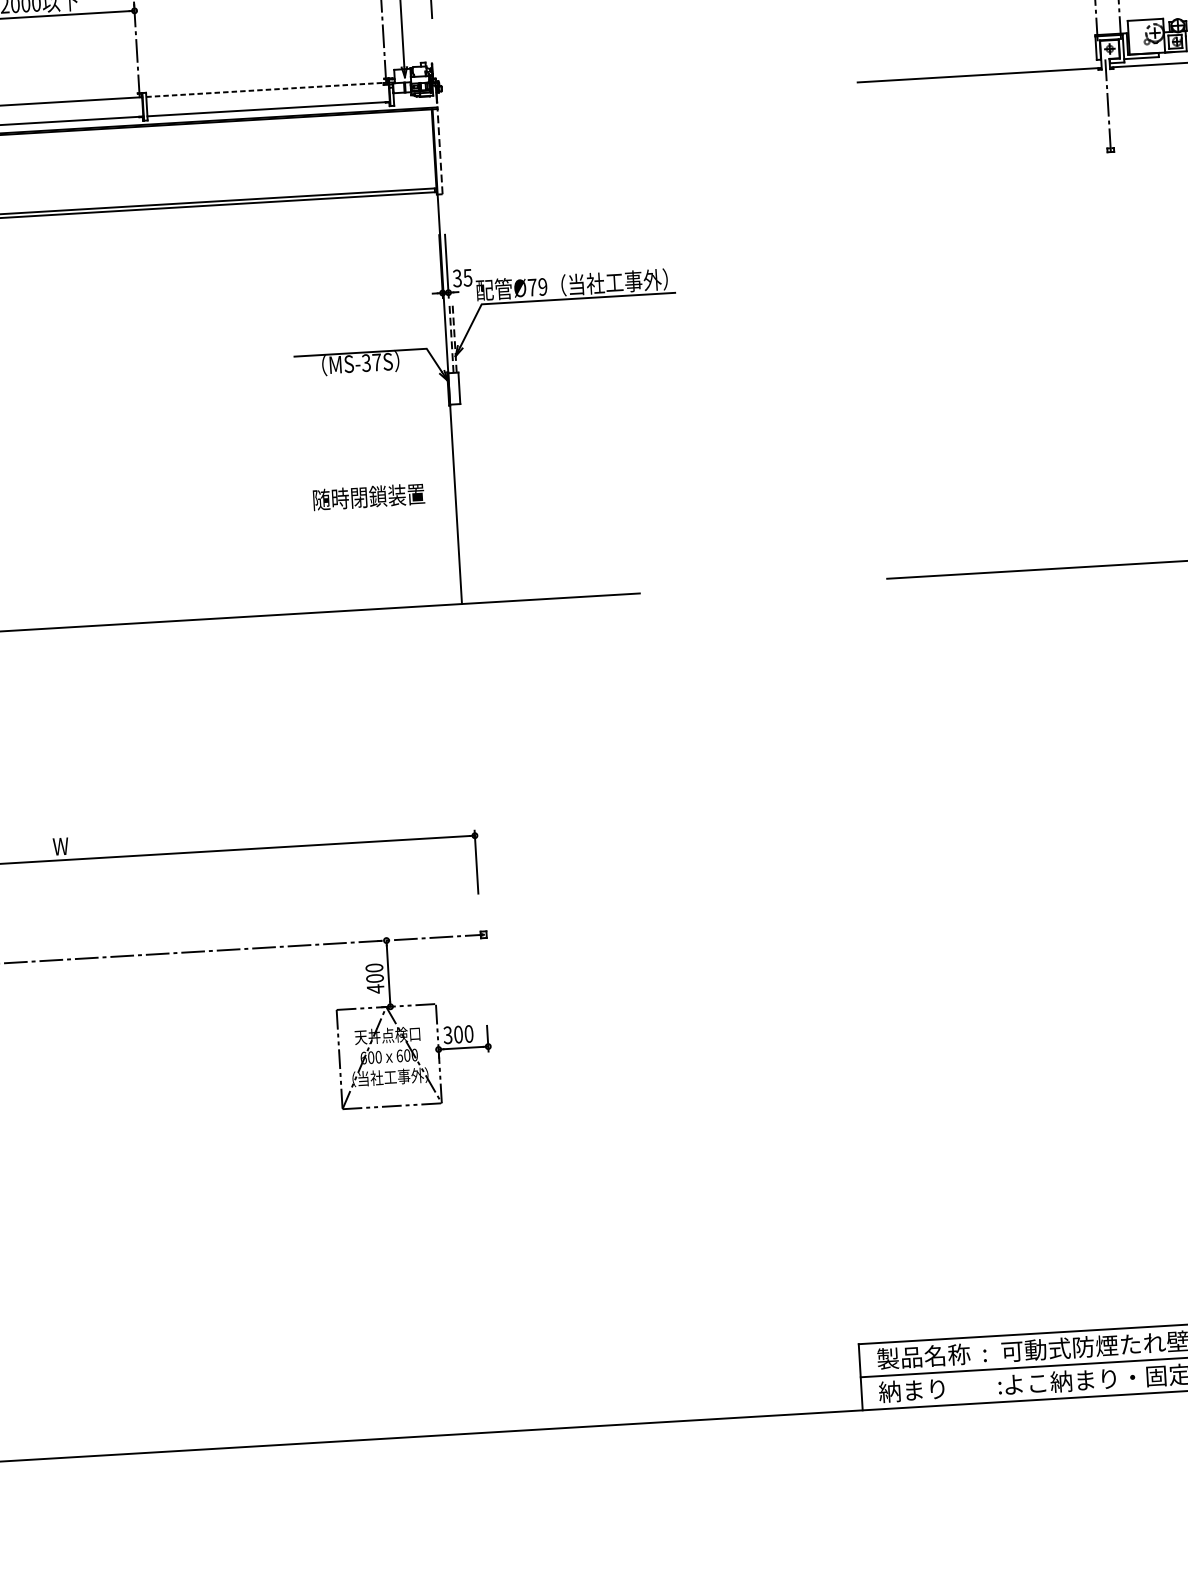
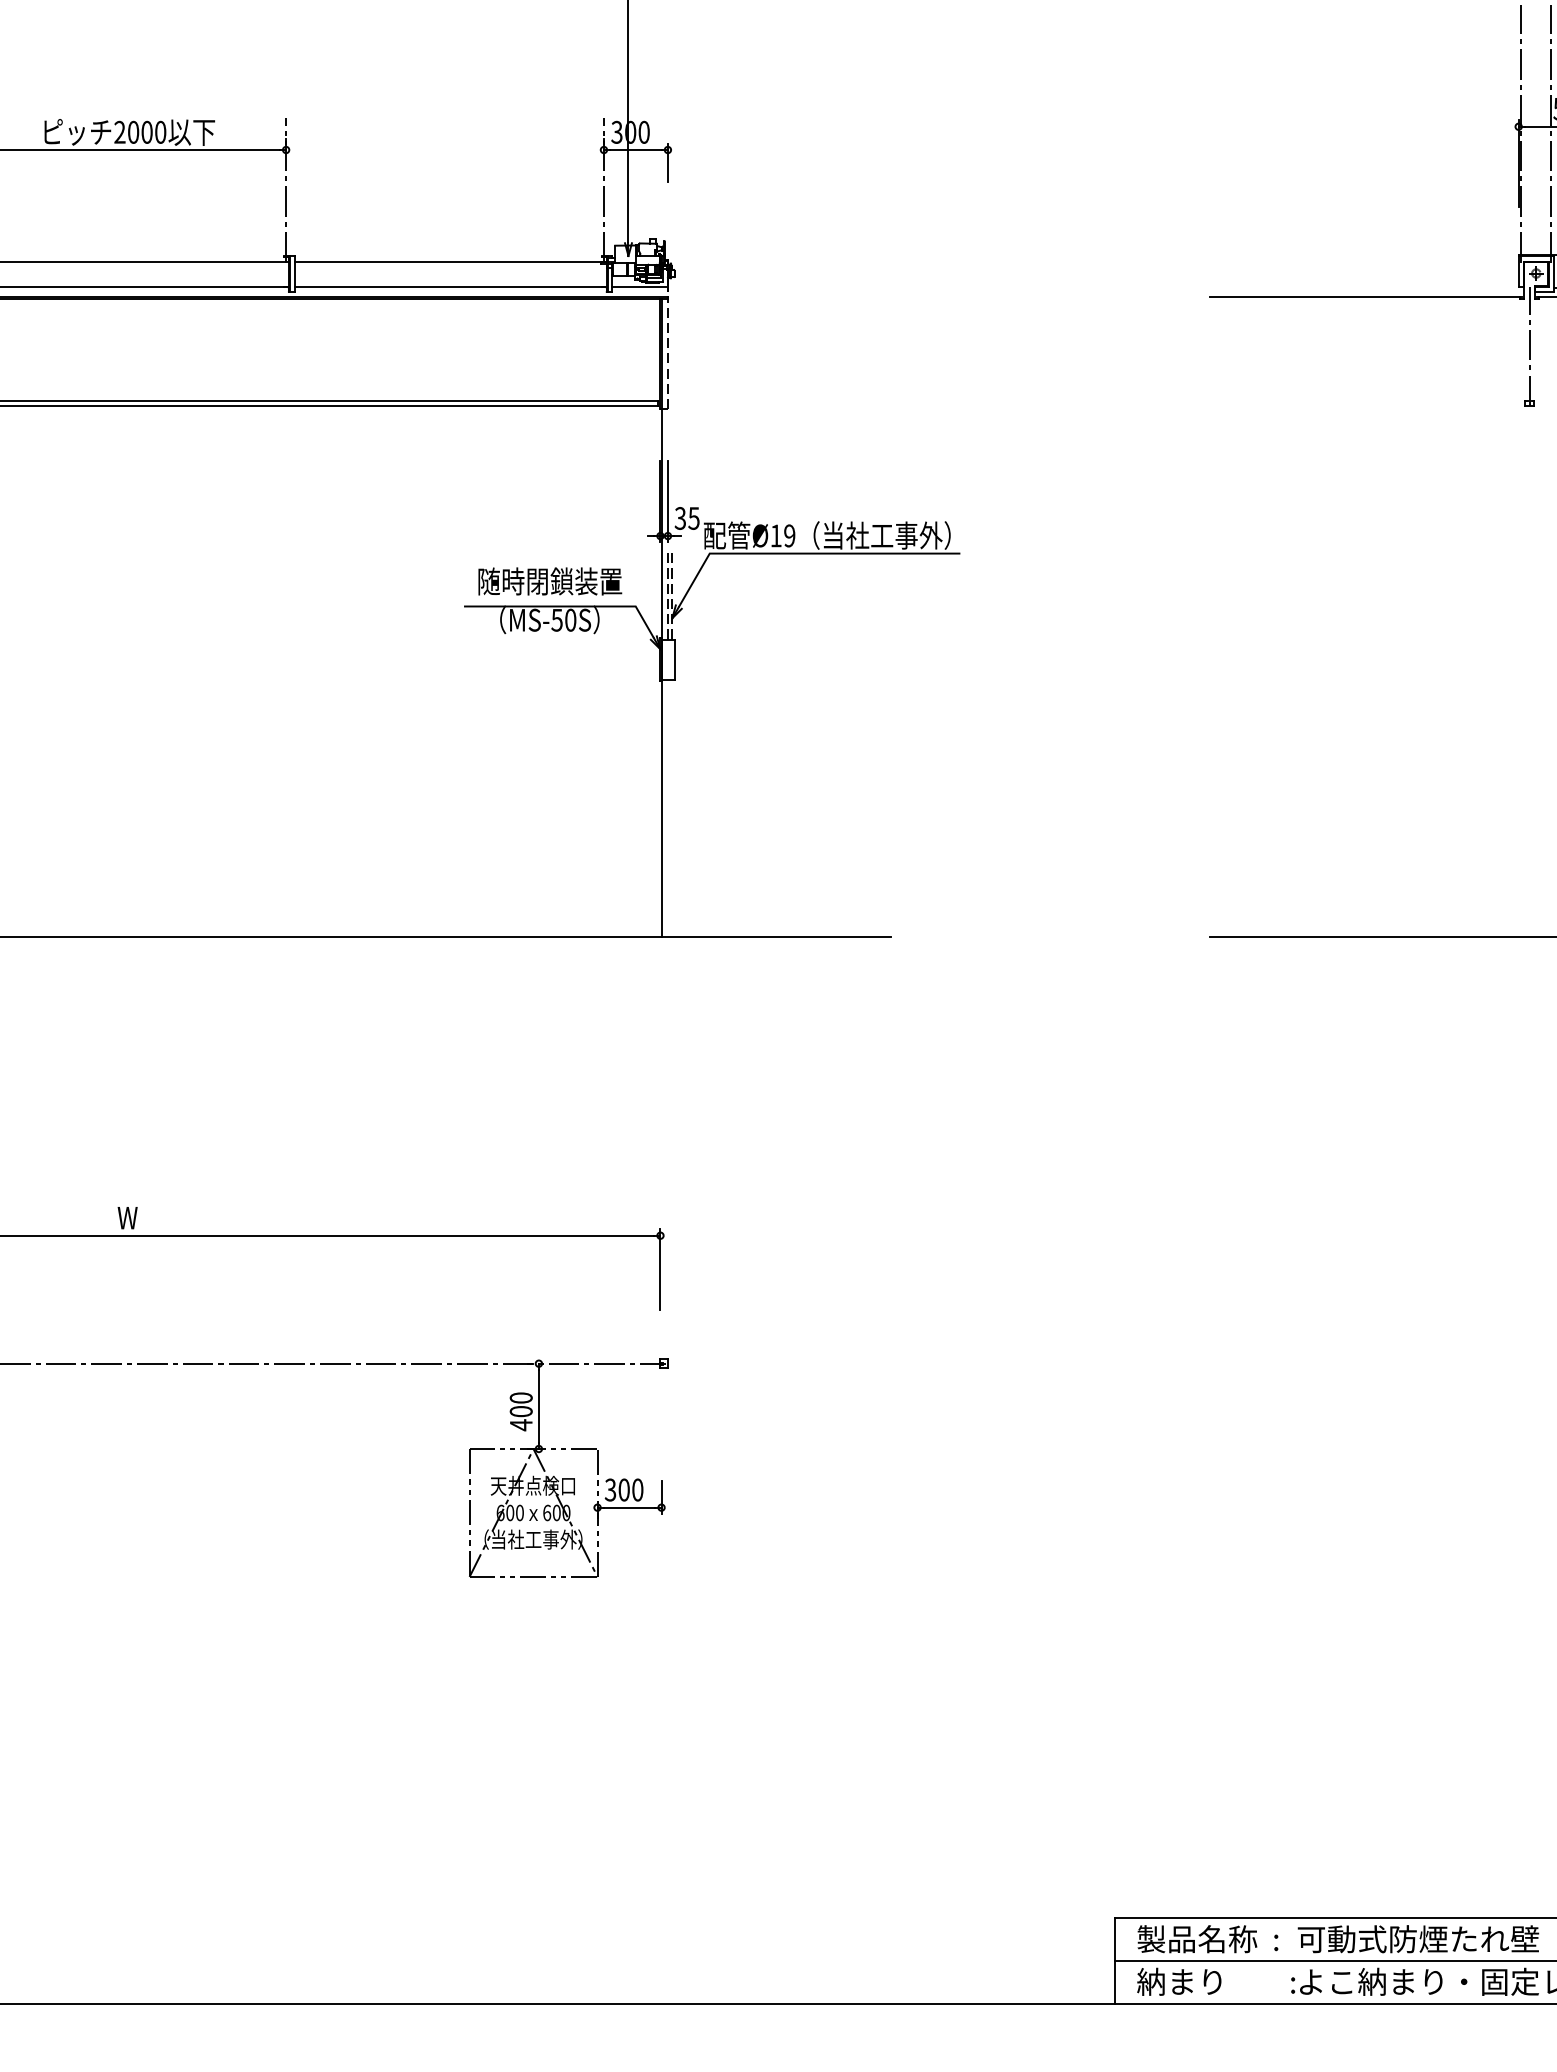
line: (267, 89) -> (451, 261), dashed -> solid
line: (414, 100) -> (639, 286), added
text: (531, 287) -> (775, 535), Ø79 -> Ø19
text: (372, 362) -> (564, 619), MS-37S -> MS-50S
text: (369, 496) -> (550, 581), moved

